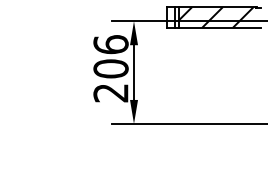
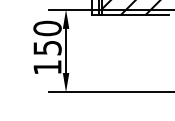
text: (110, 68) -> (47, 47), 206 -> 150

